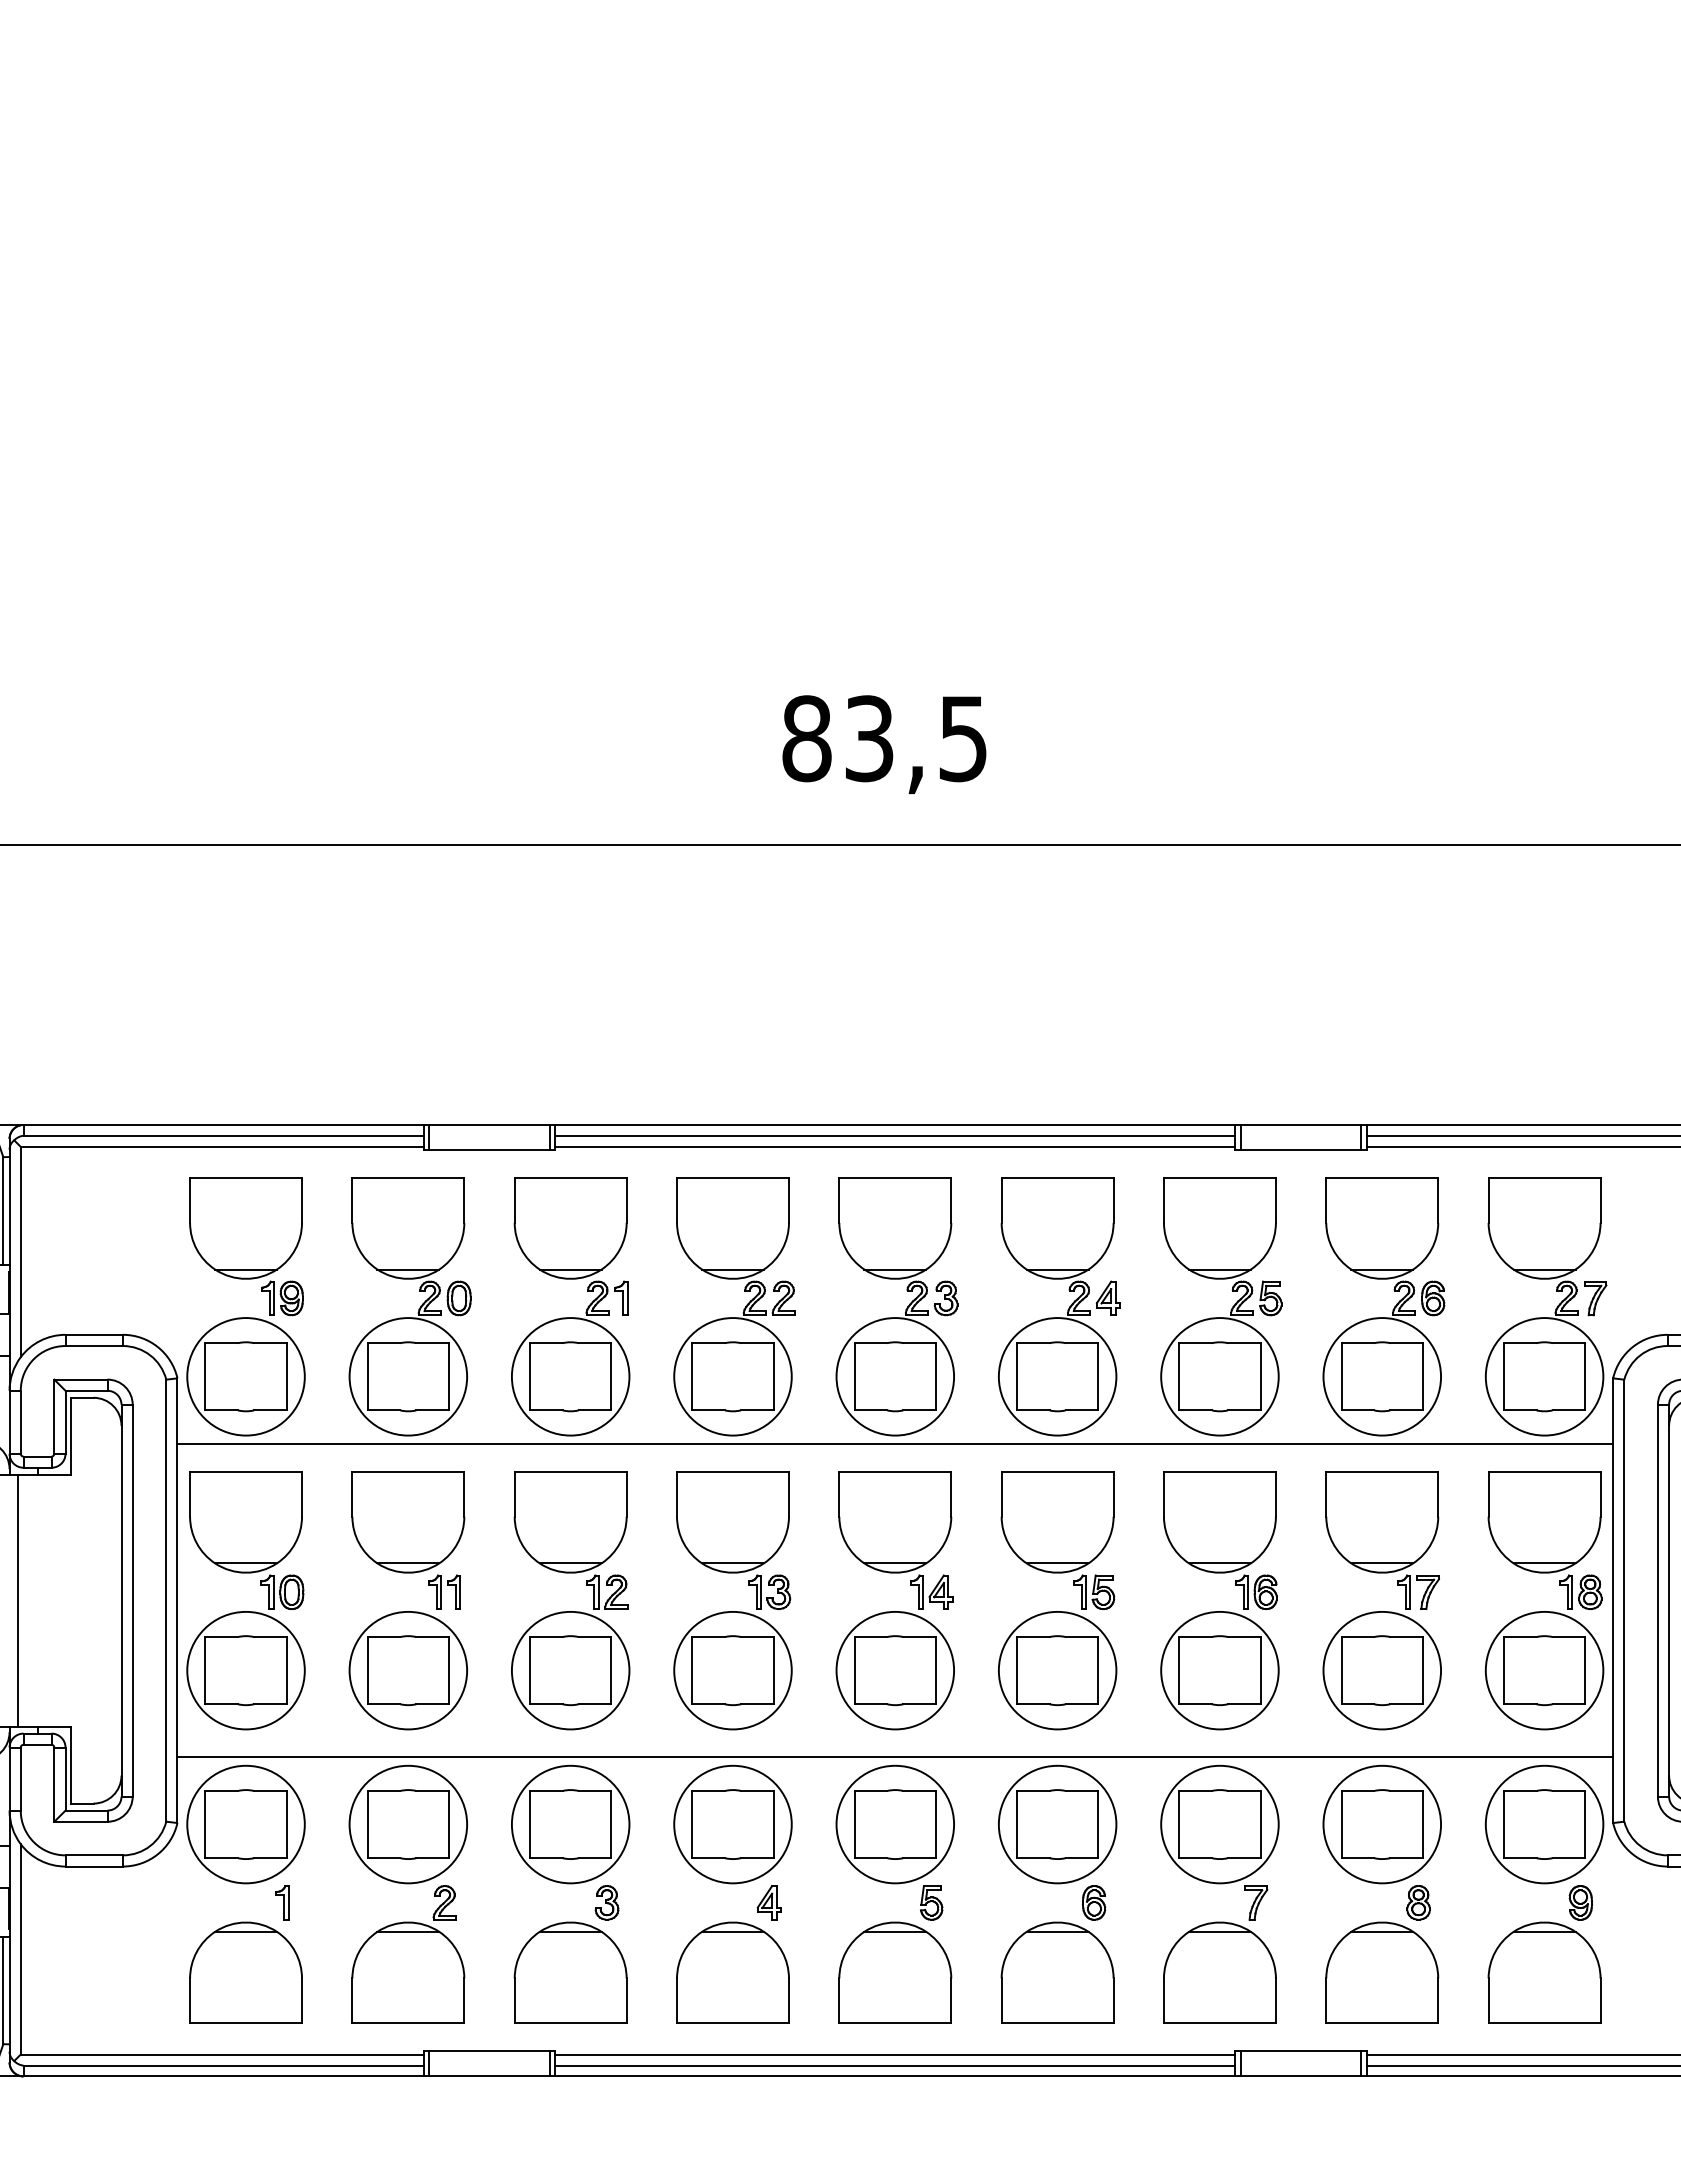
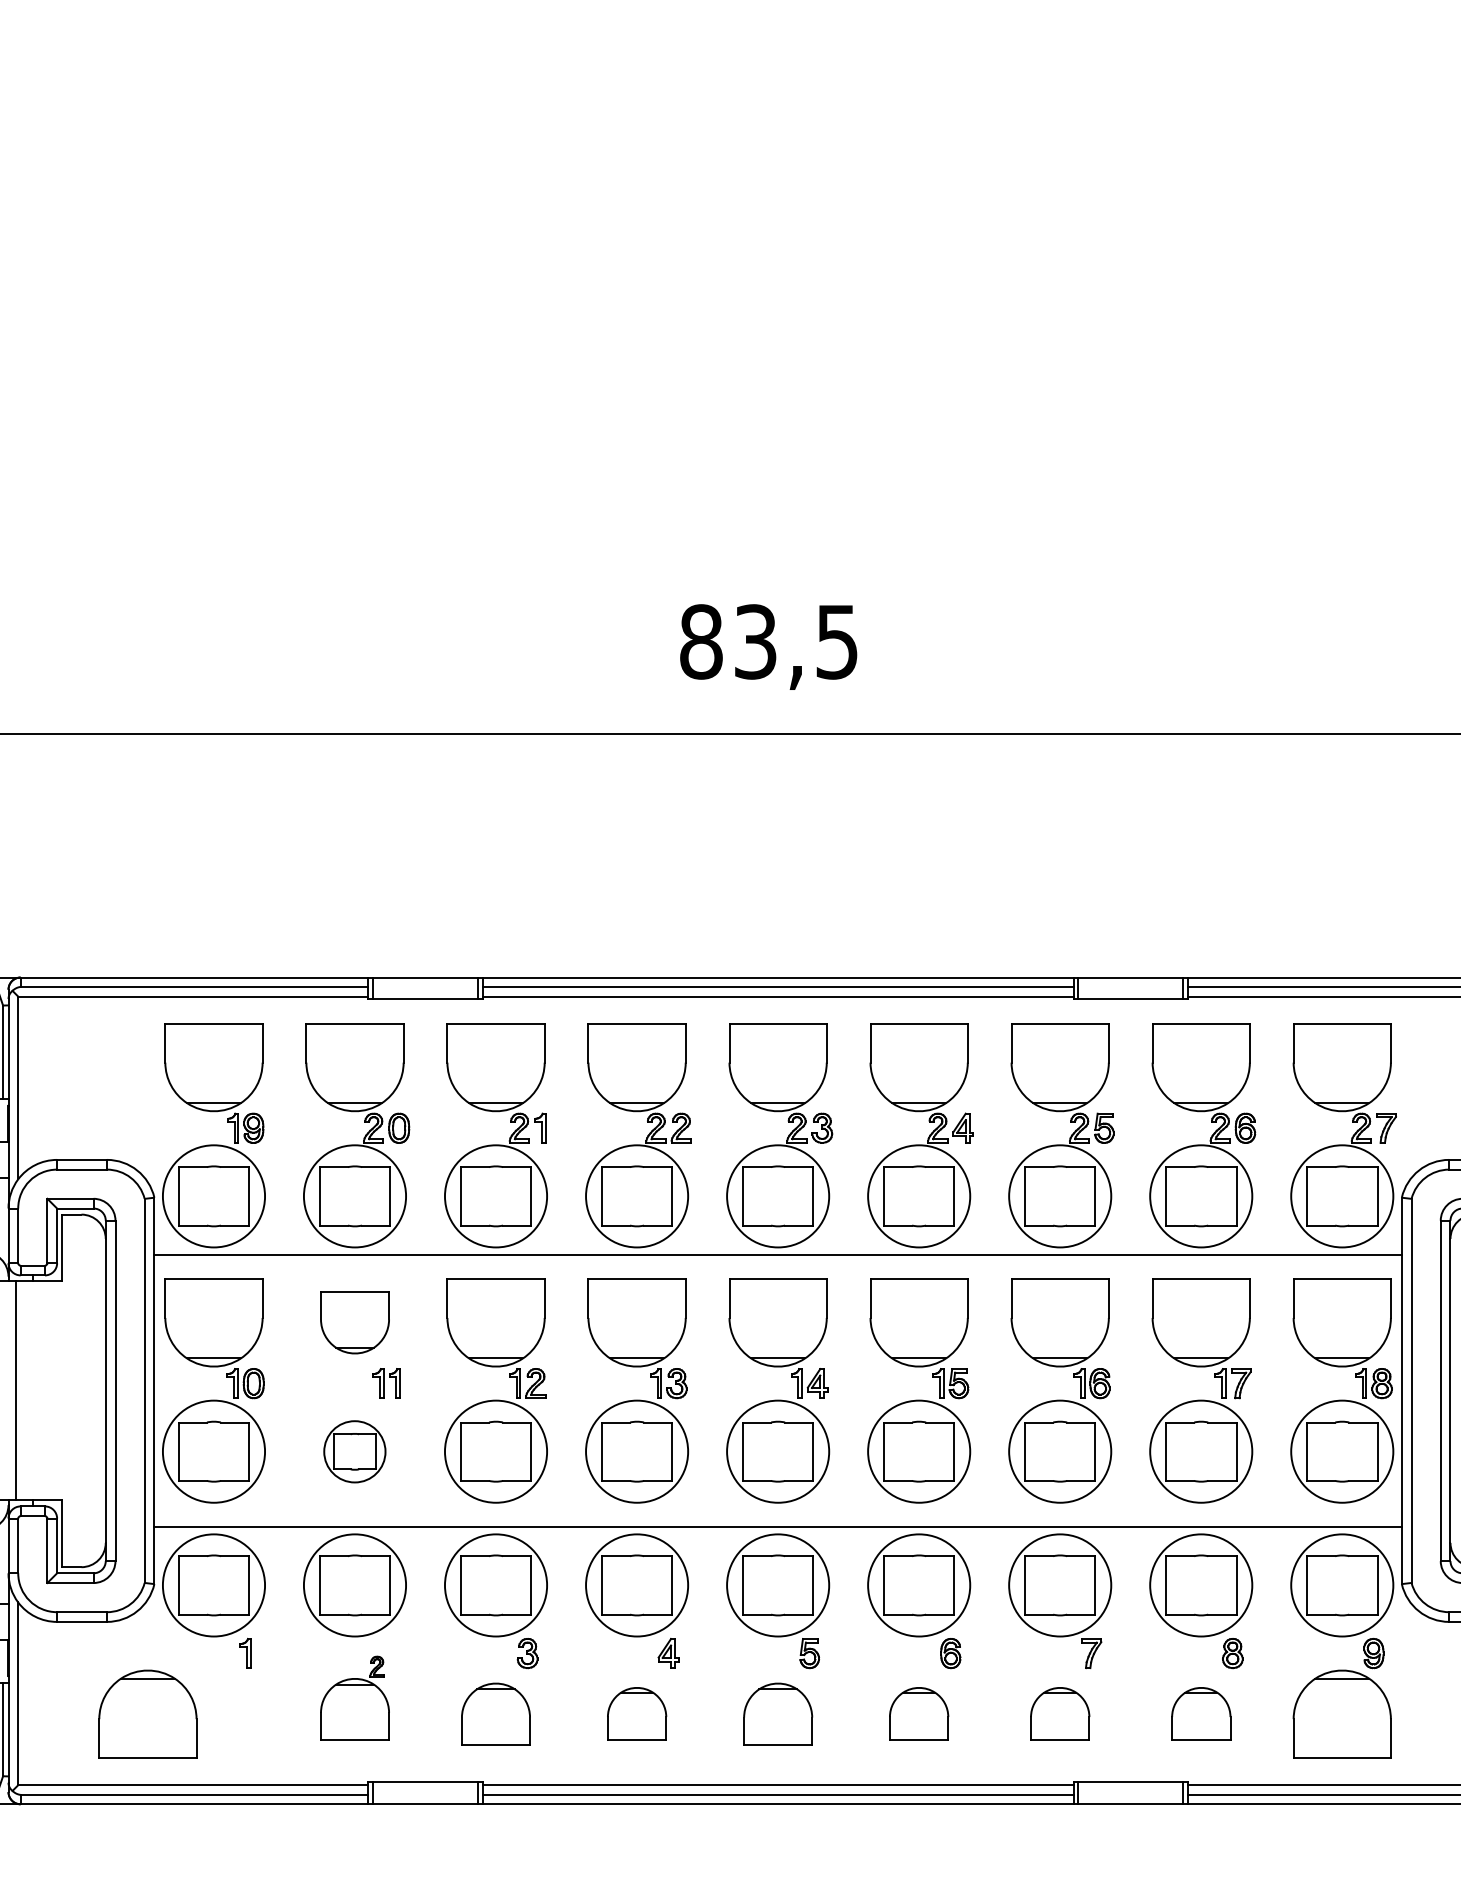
part: (408, 1522) -> (355, 1322), size x0.7
part: (407, 1670) -> (354, 1451), size x0.6
part: (408, 1954) -> (355, 1698), size x0.7
part: (245, 1972) -> (147, 1713), moved
part: (570, 1972) -> (495, 1713), size x0.7
part: (732, 1972) -> (636, 1713), size x0.6
part: (895, 1972) -> (778, 1713), size x0.7
part: (1057, 1972) -> (919, 1713), size x0.6
part: (1219, 1972) -> (1059, 1713), size x0.6
part: (1382, 1972) -> (1201, 1713), size x0.6

